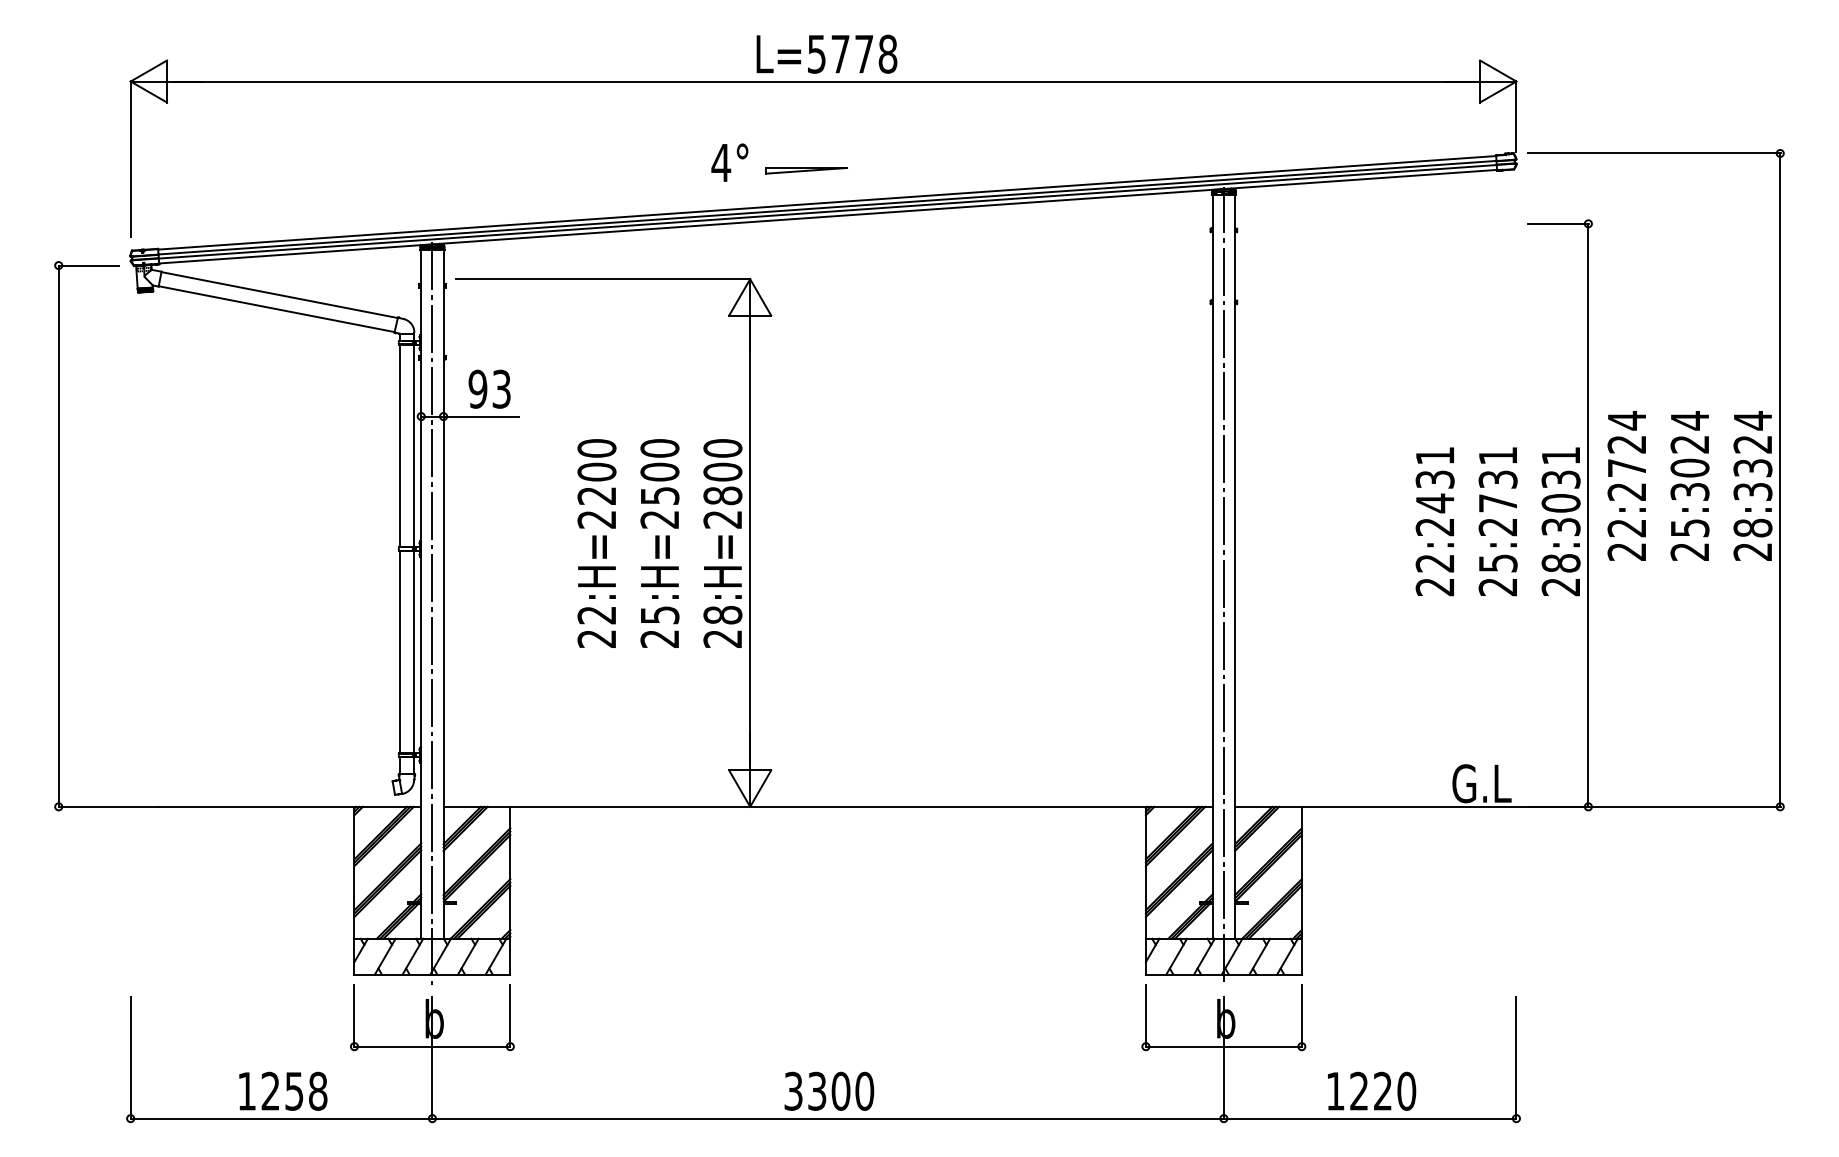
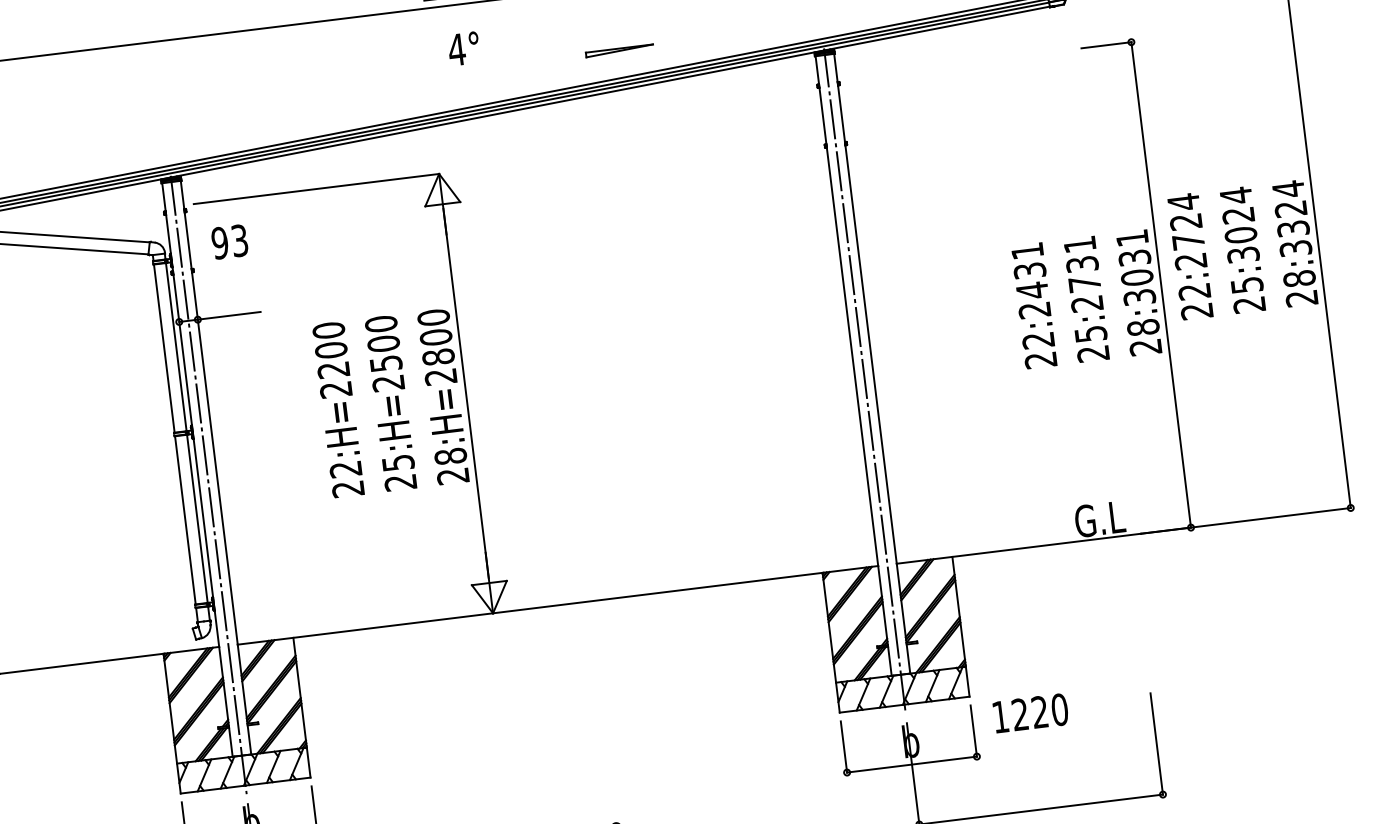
text: (729, 162) -> (463, 48), moved
part: (806, 170) -> (619, 50), moved
text: (489, 388) -> (229, 241), moved
text: (1372, 1090) -> (1031, 712), moved

